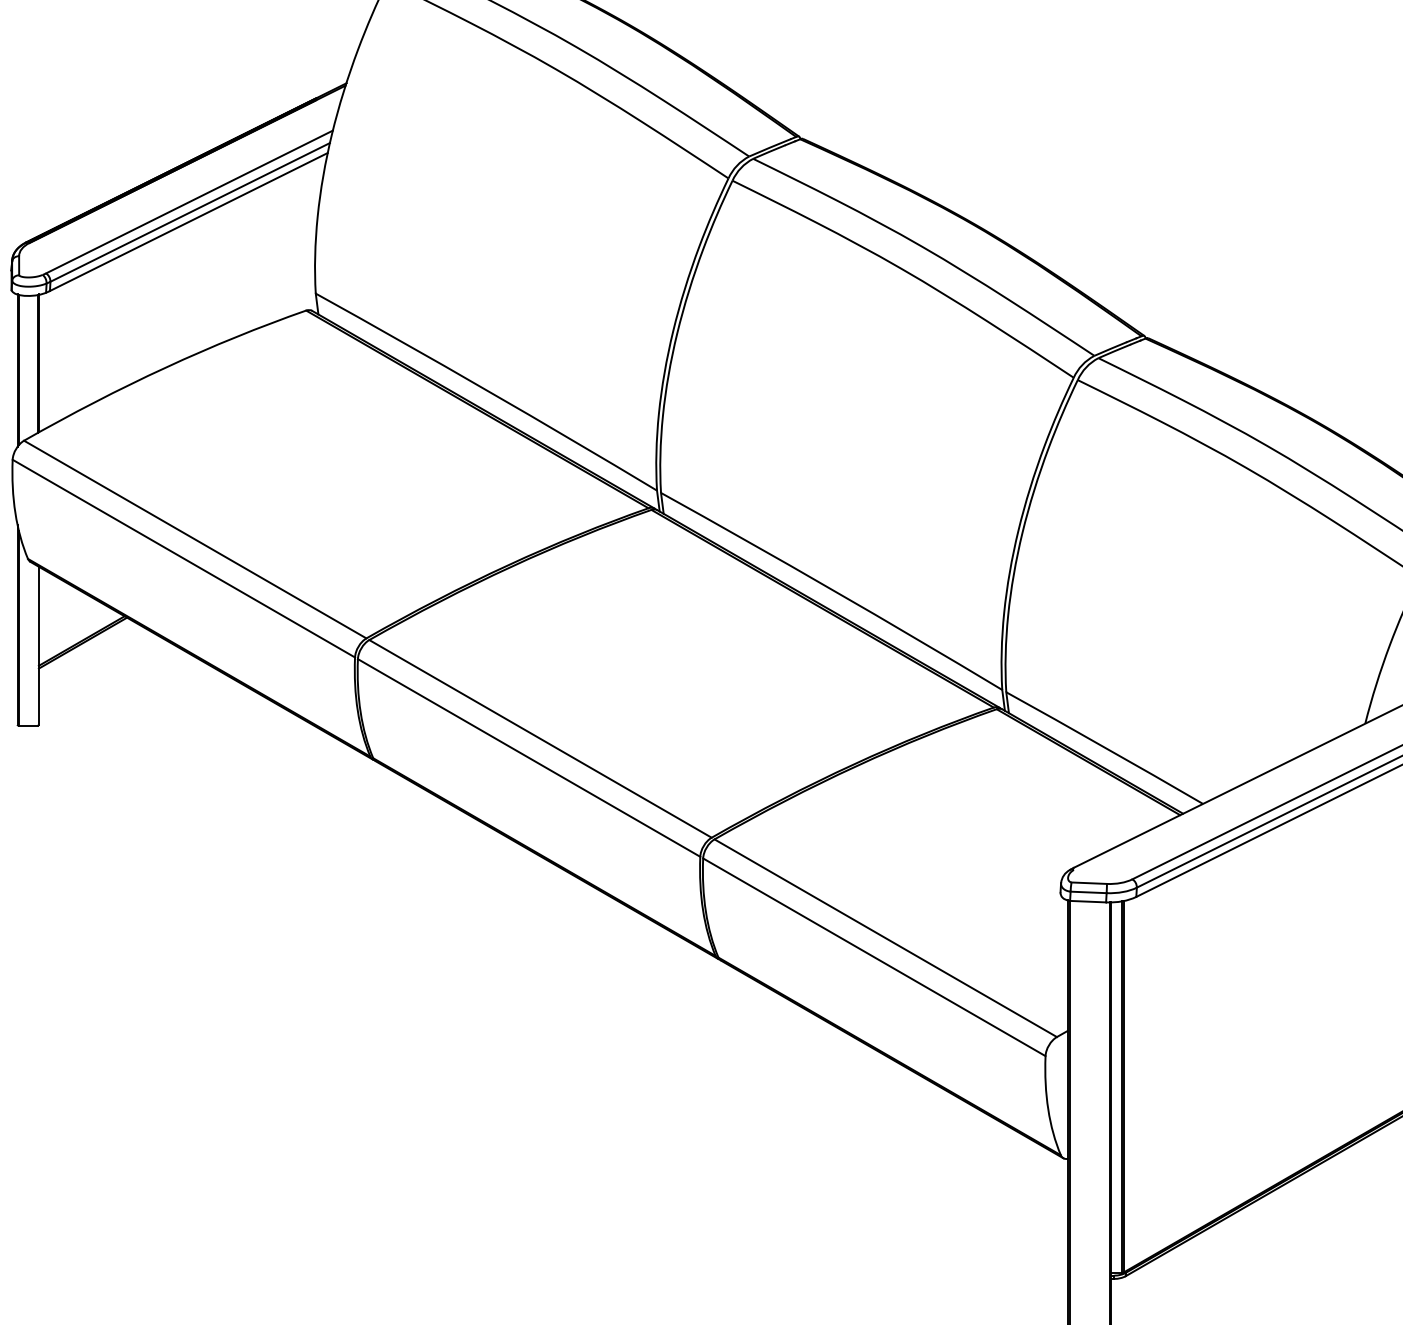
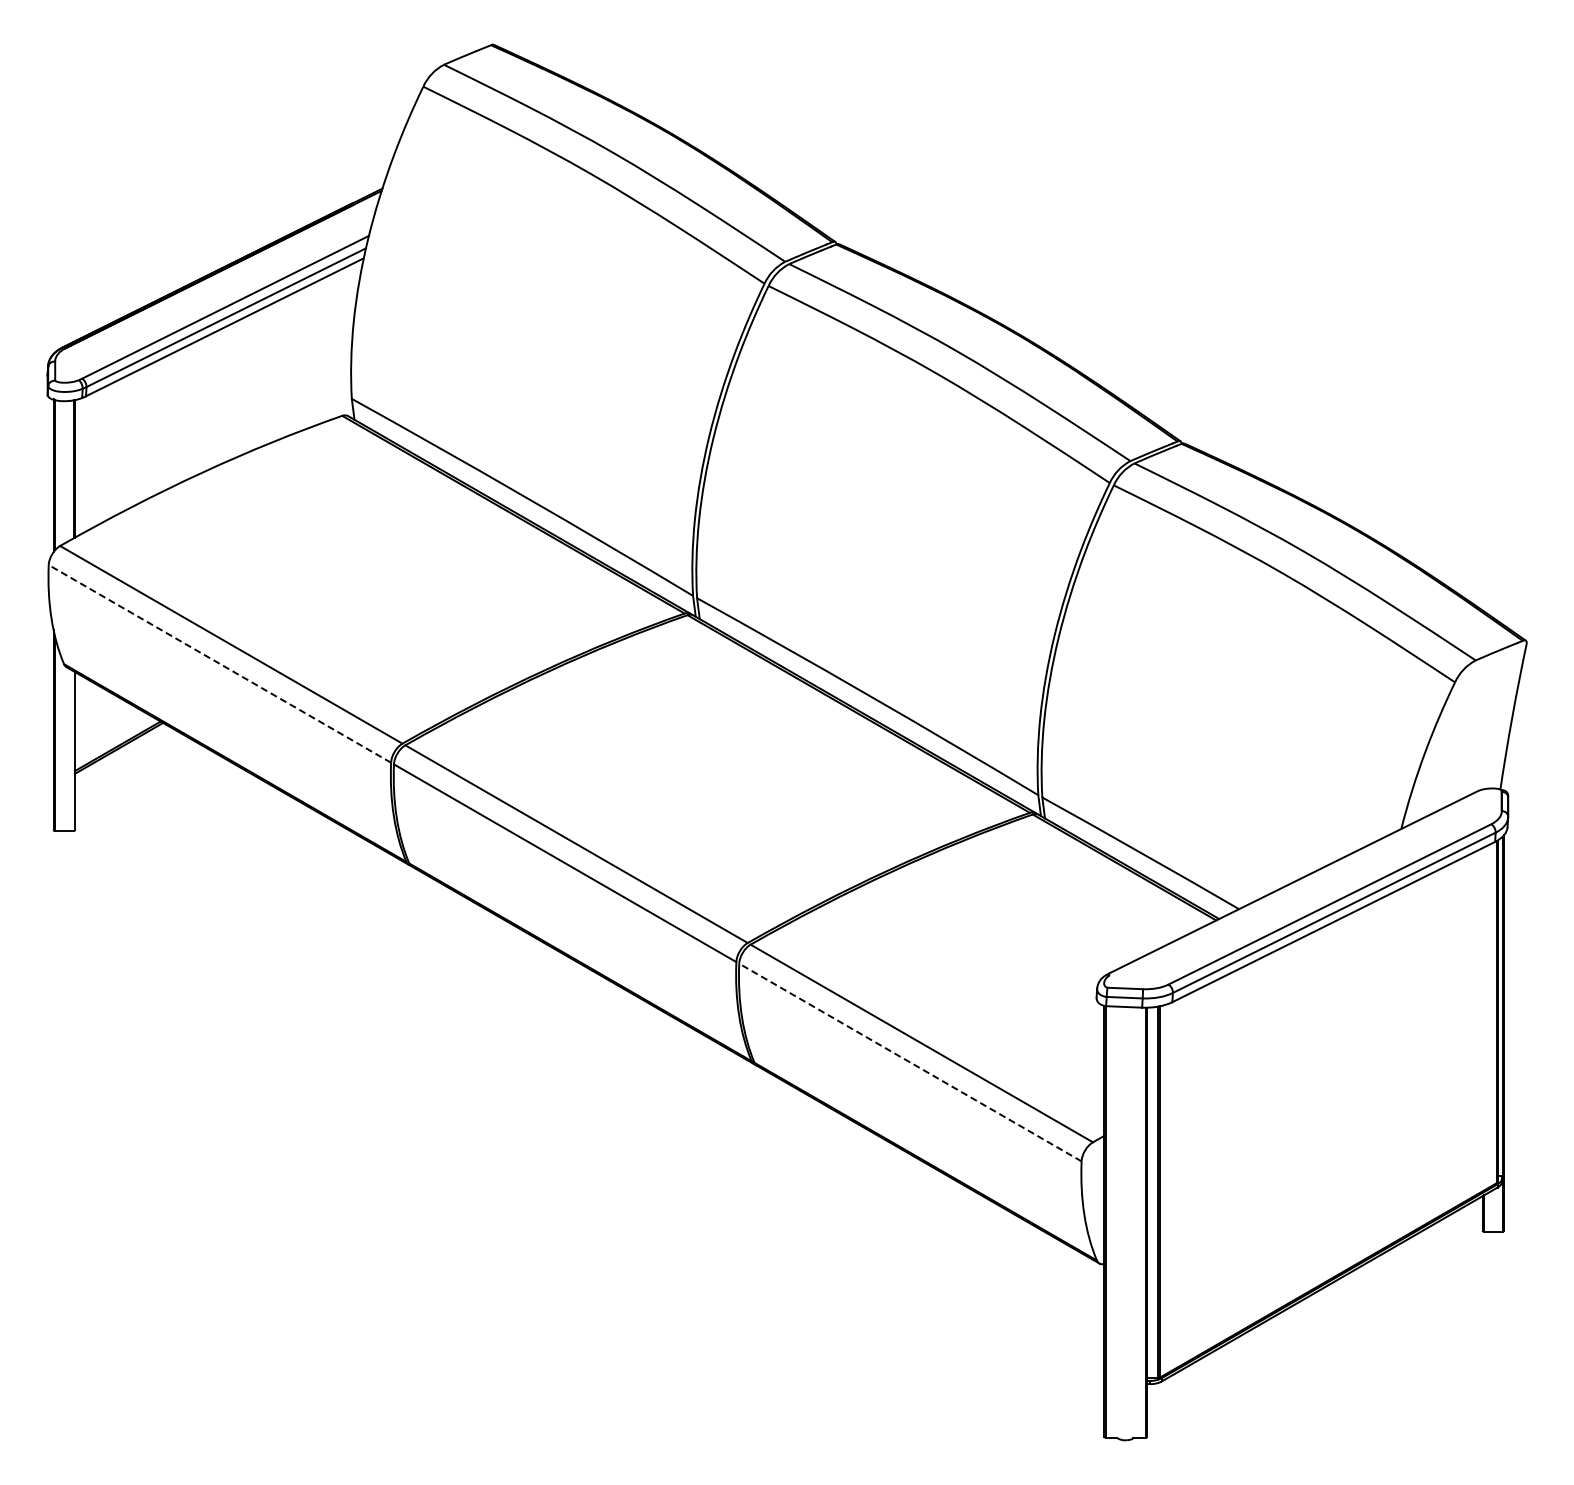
line: (183, 558) -> (219, 663), solid -> dashed
line: (874, 957) -> (910, 1062), solid -> dashed

